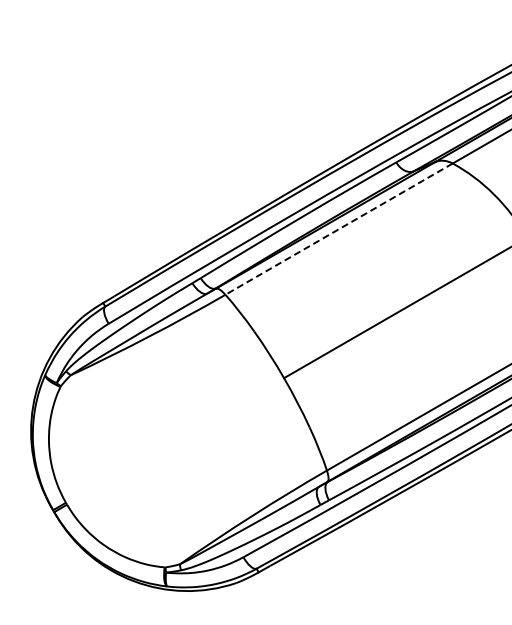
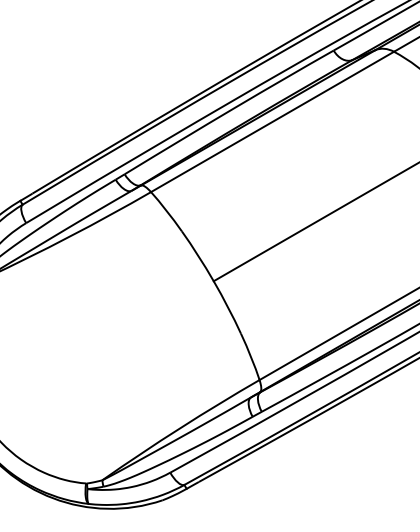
line: (338, 229) -> (271, 122), dashed -> solid

